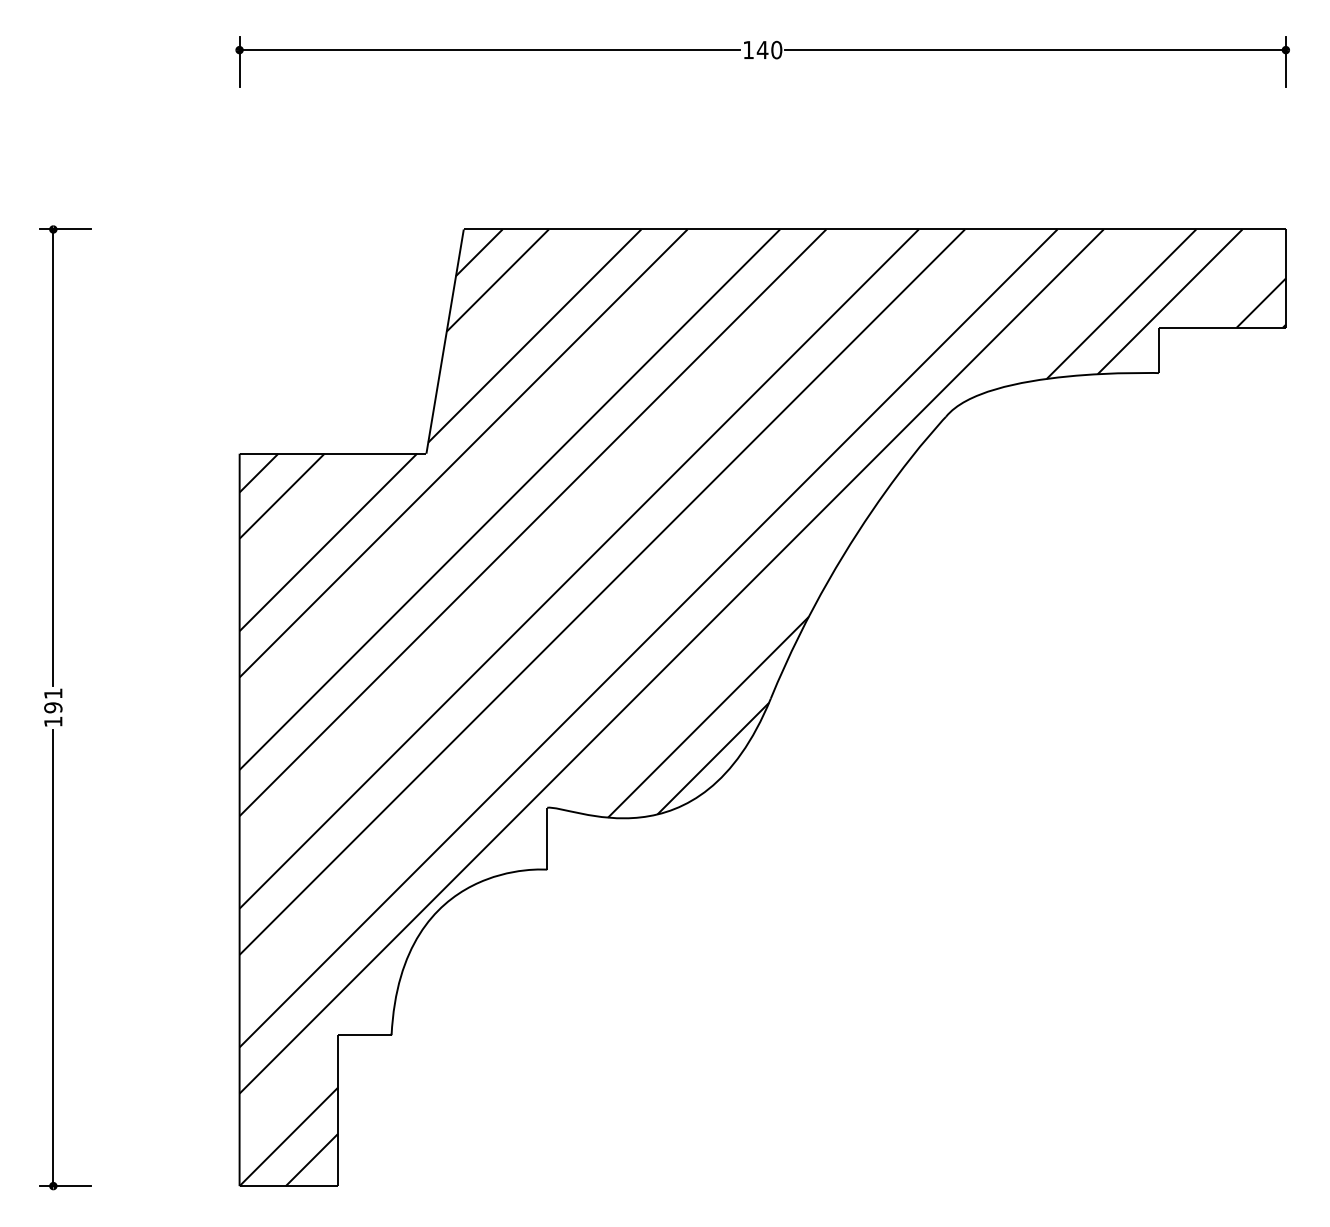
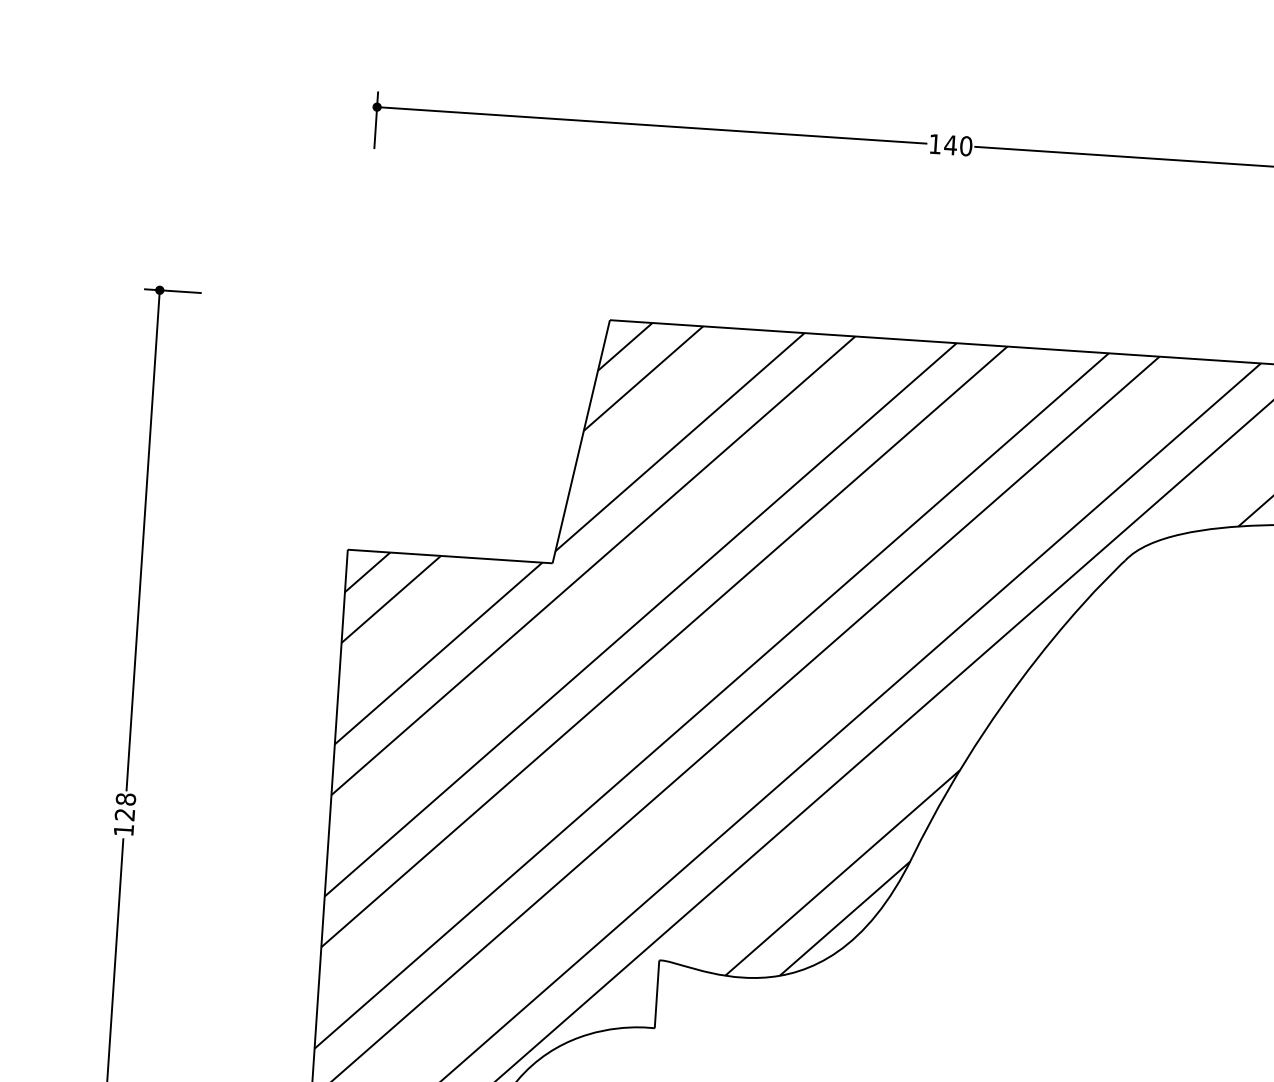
text: (53, 700) -> (125, 806), 191 -> 128

